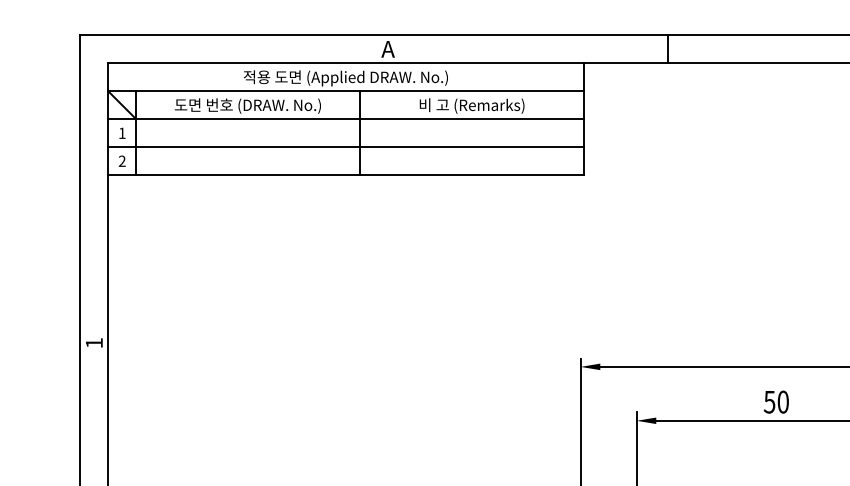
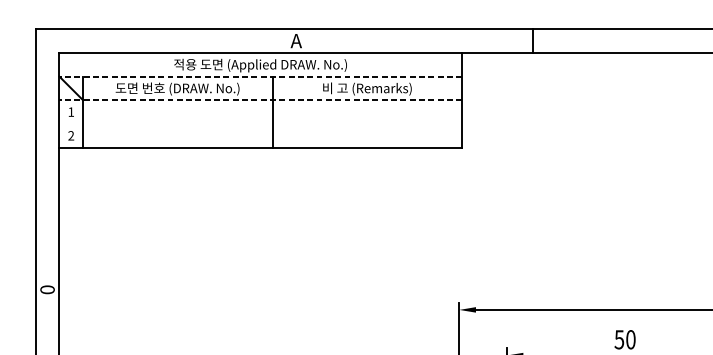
line: (346, 91) -> (261, 76), solid -> dashed
line: (346, 119) -> (261, 100), solid -> dashed
line: (346, 147) -> (261, 124), removed
text: (93, 343) -> (46, 290), 1 -> 0

